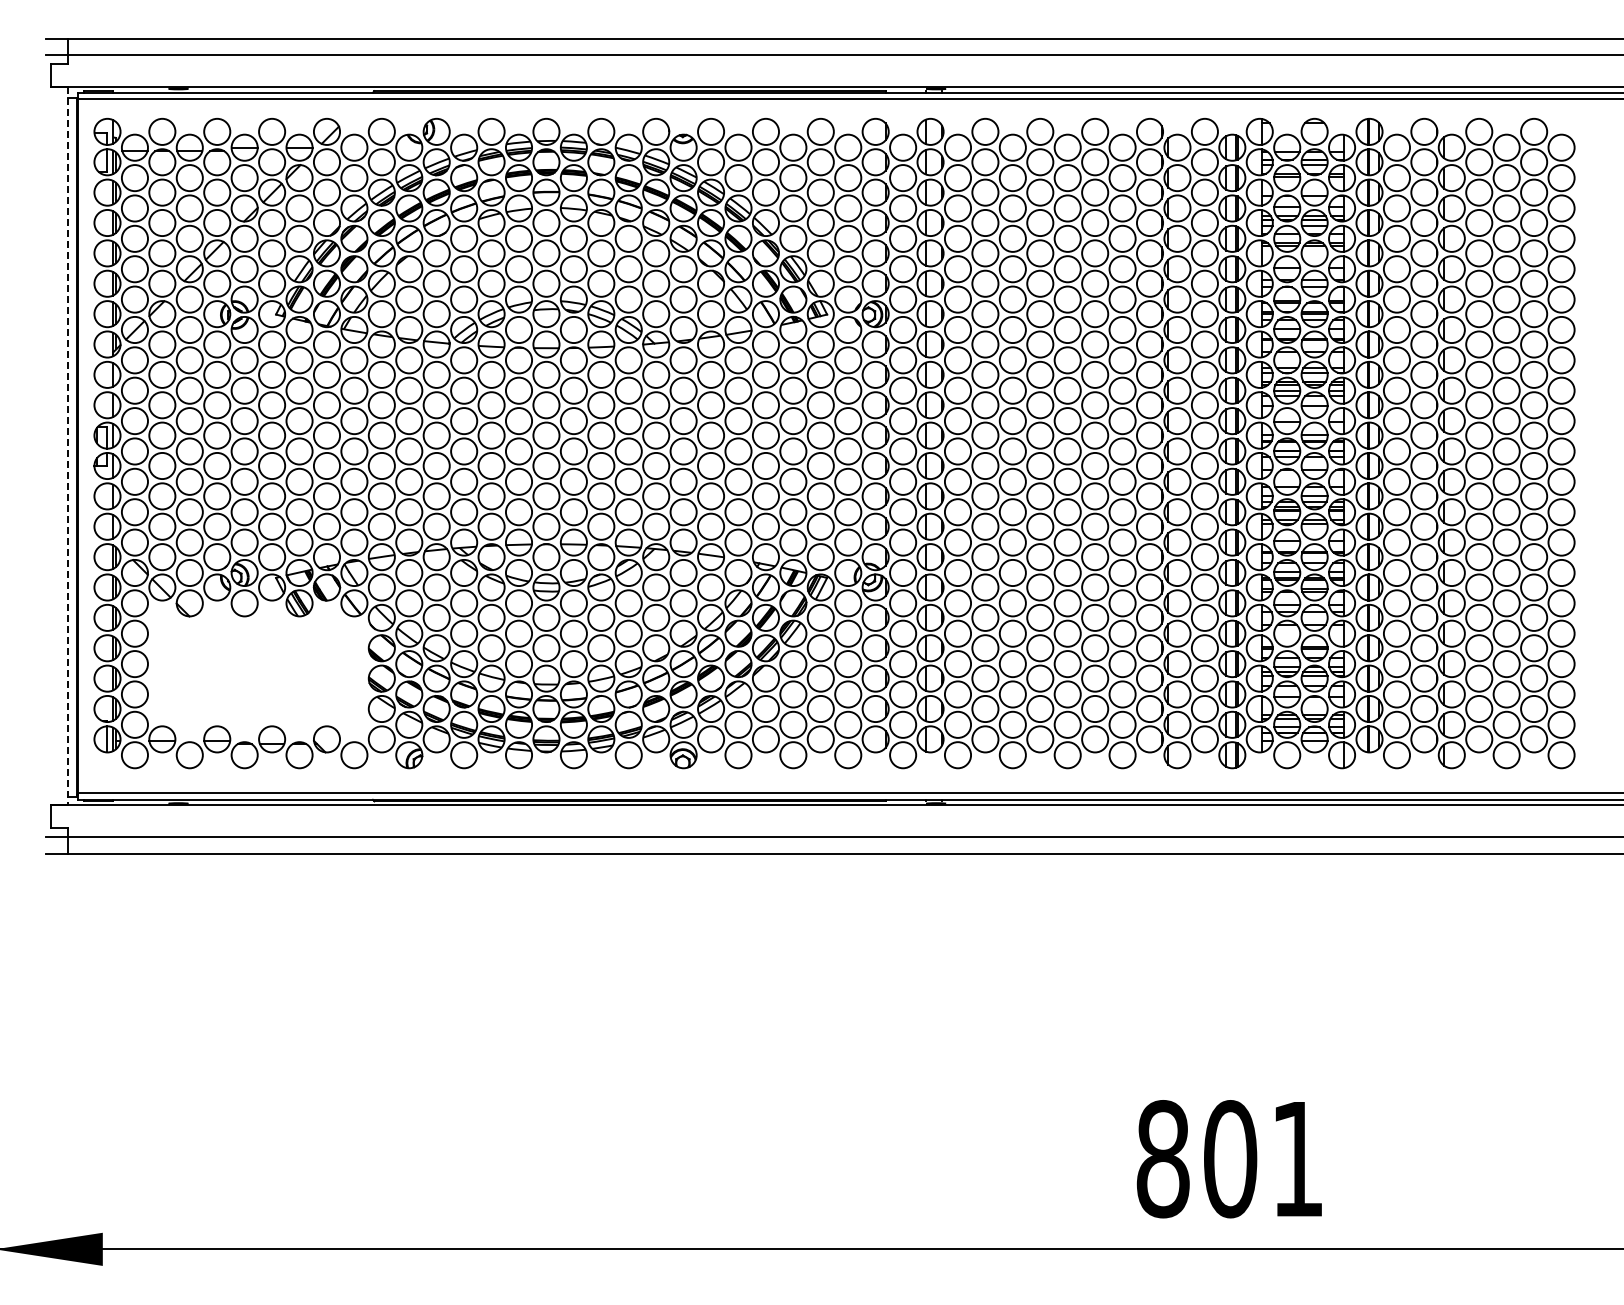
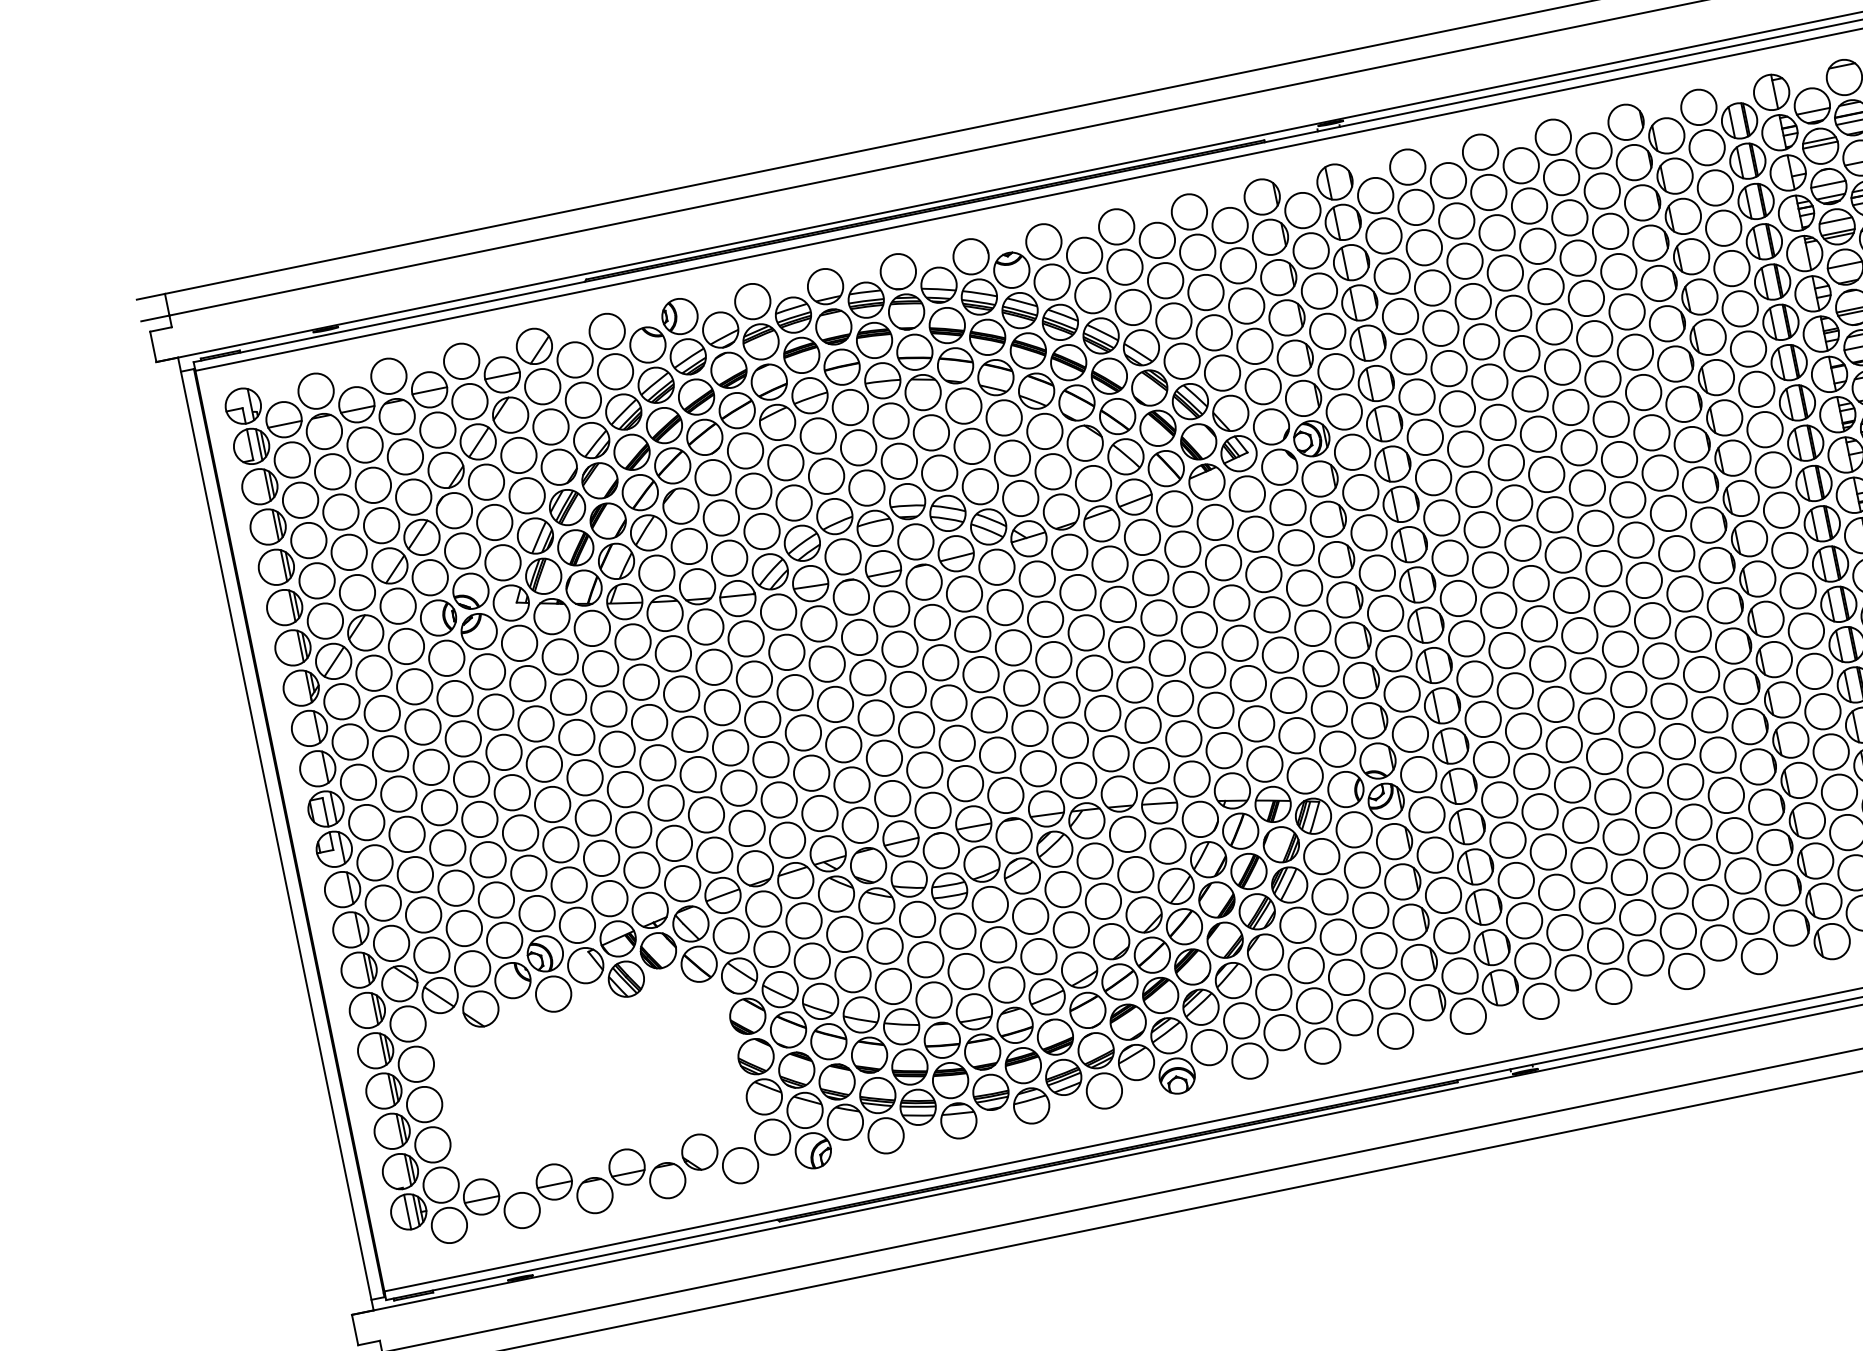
line: (67, 446) -> (275, 834), dashed -> solid

